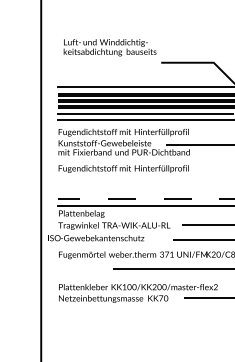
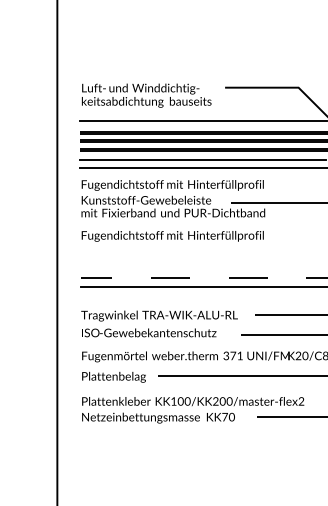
text: (109, 47) -> (146, 95), moved
text: (81, 213) -> (113, 376), moved
text: (96, 237) -> (149, 332), moved

